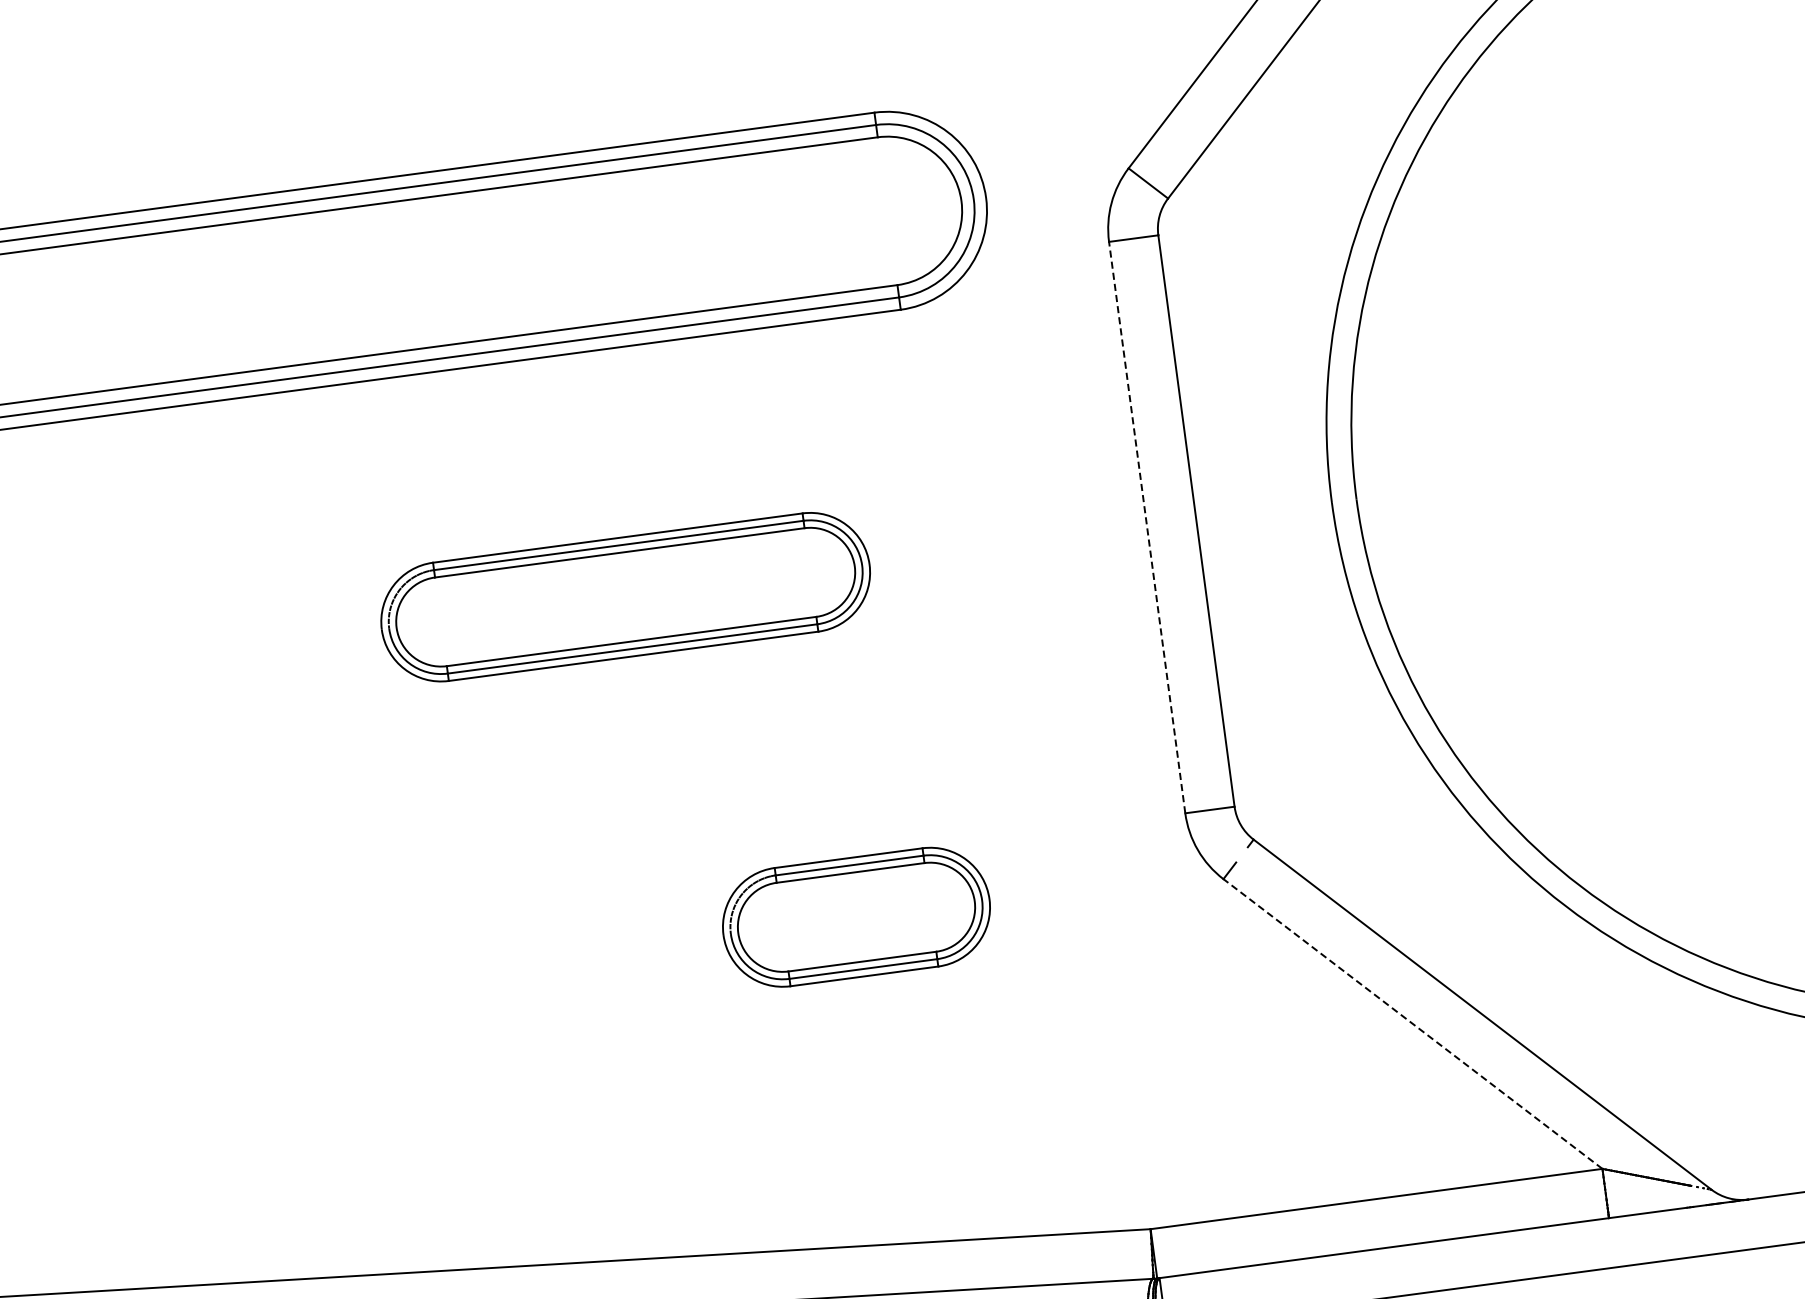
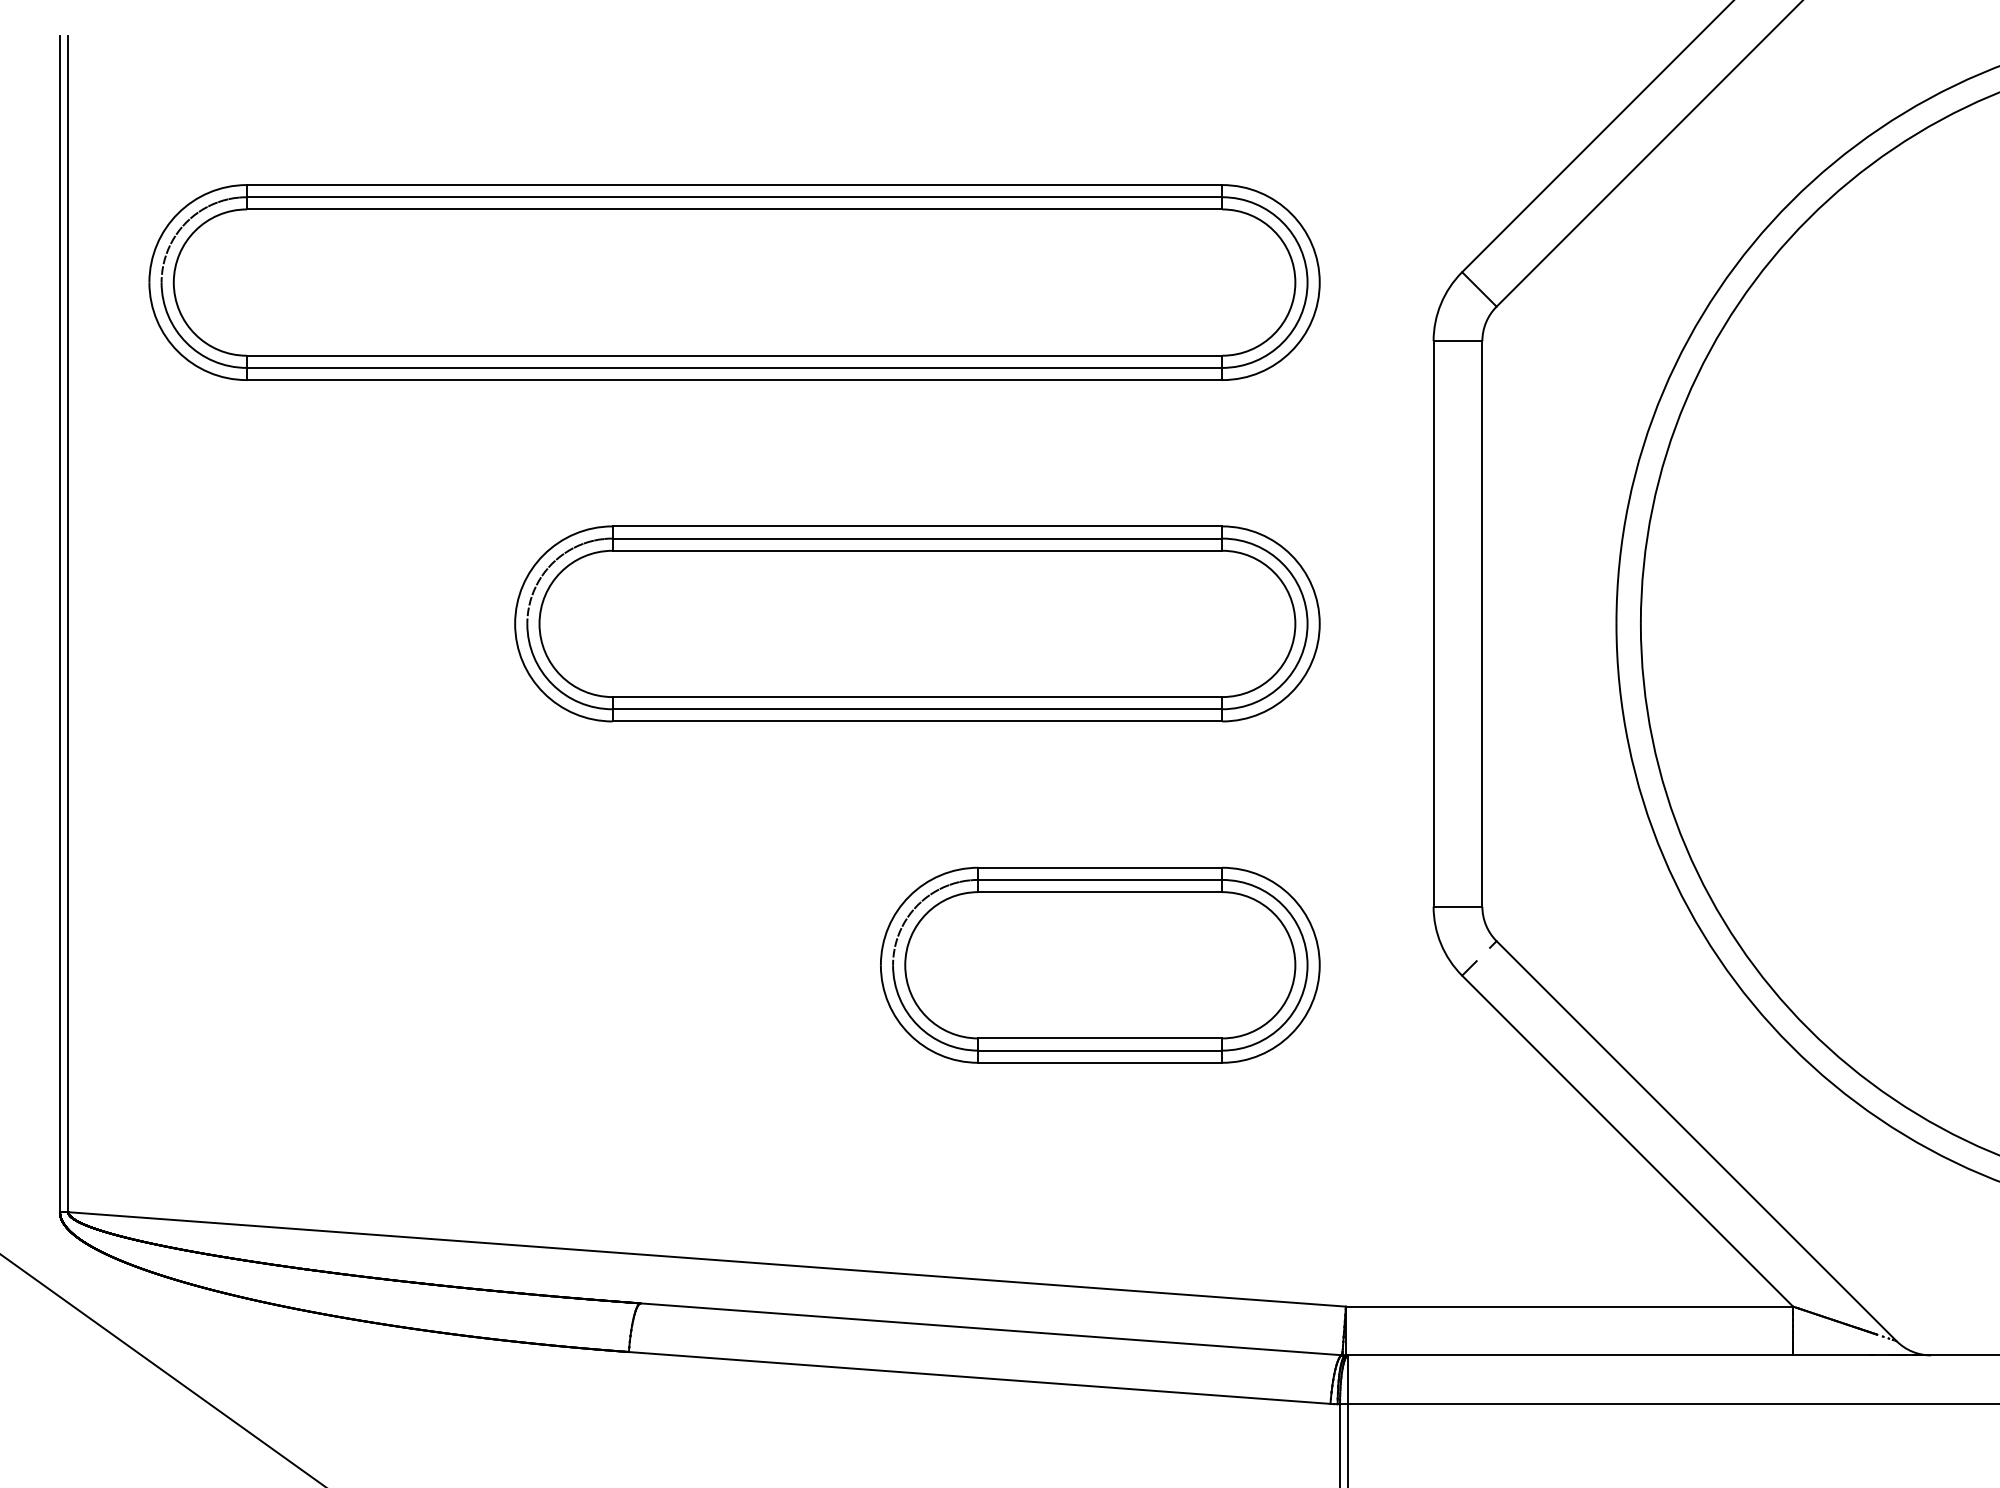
line: (1147, 527) -> (1433, 623), dashed -> solid
part: (625, 596) -> (917, 623), size x1.67
part: (856, 916) -> (1100, 964), size x1.67
line: (1412, 1023) -> (1627, 1140), dashed -> solid

